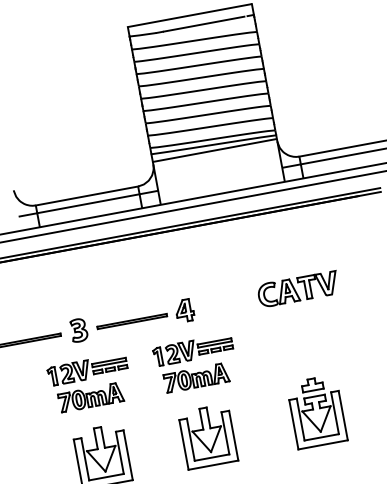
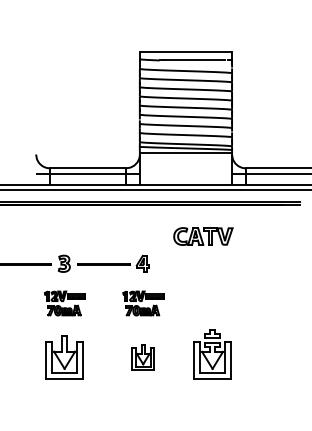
part: (298, 289) -> (203, 236), moved
part: (195, 364) -> (143, 303), size x0.7
part: (89, 383) -> (64, 303), size x0.7
part: (317, 412) -> (212, 354), moved
part: (208, 436) -> (143, 357), size x0.6

